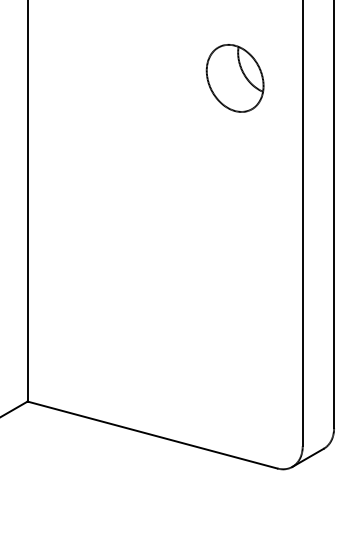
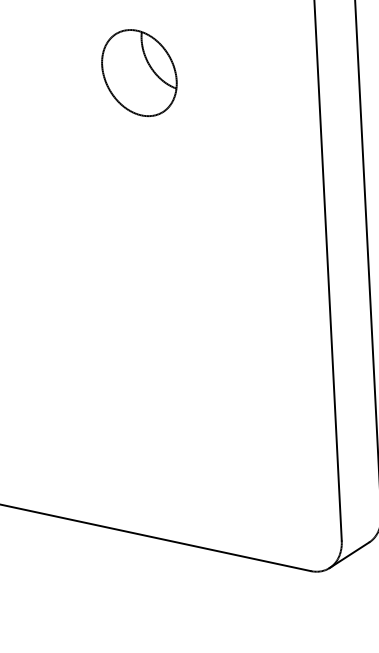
part: (234, 78) -> (138, 73), moved

